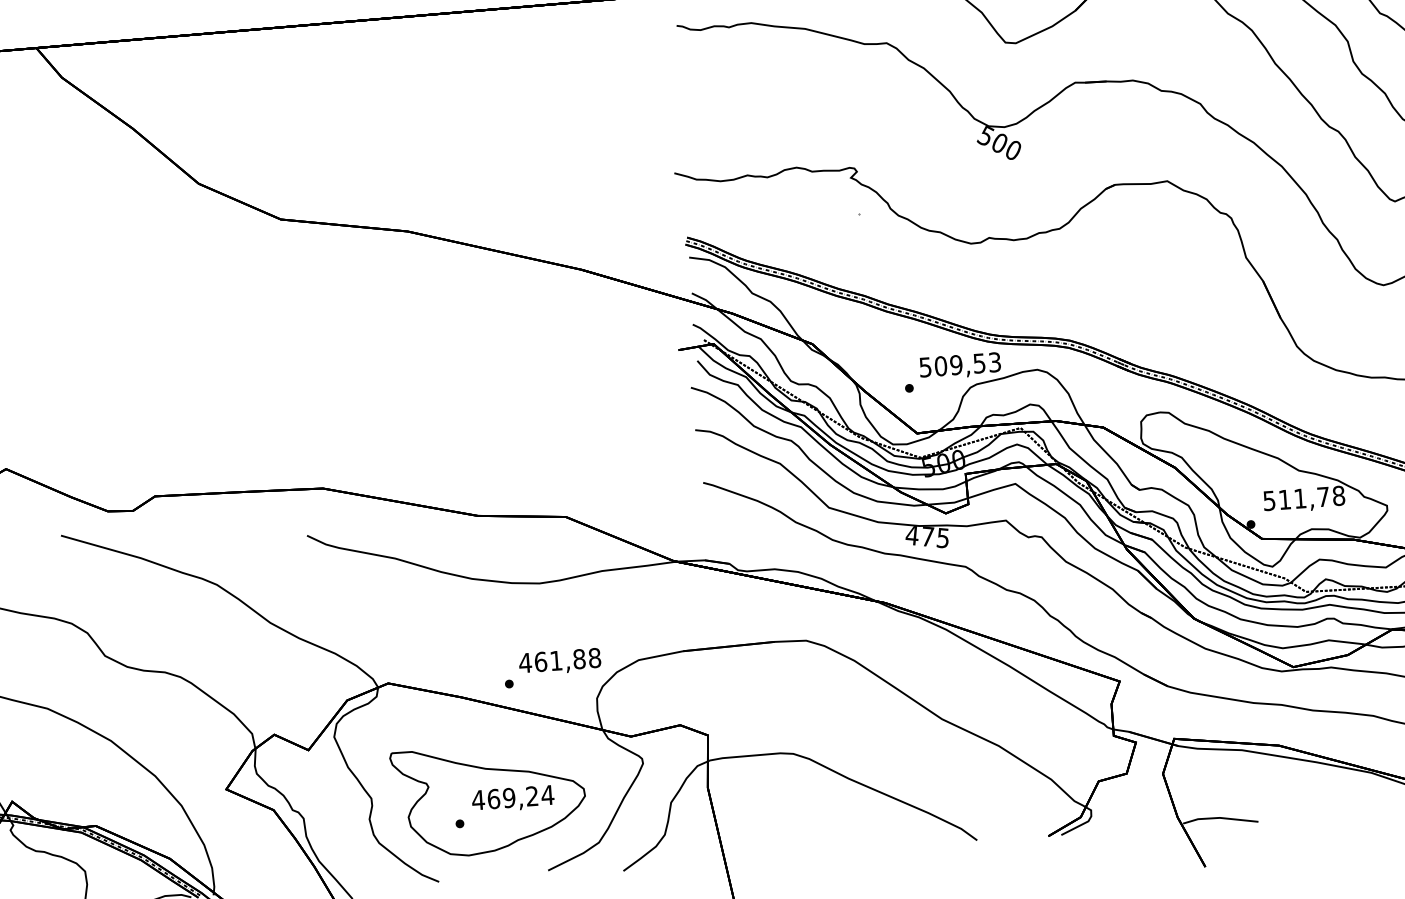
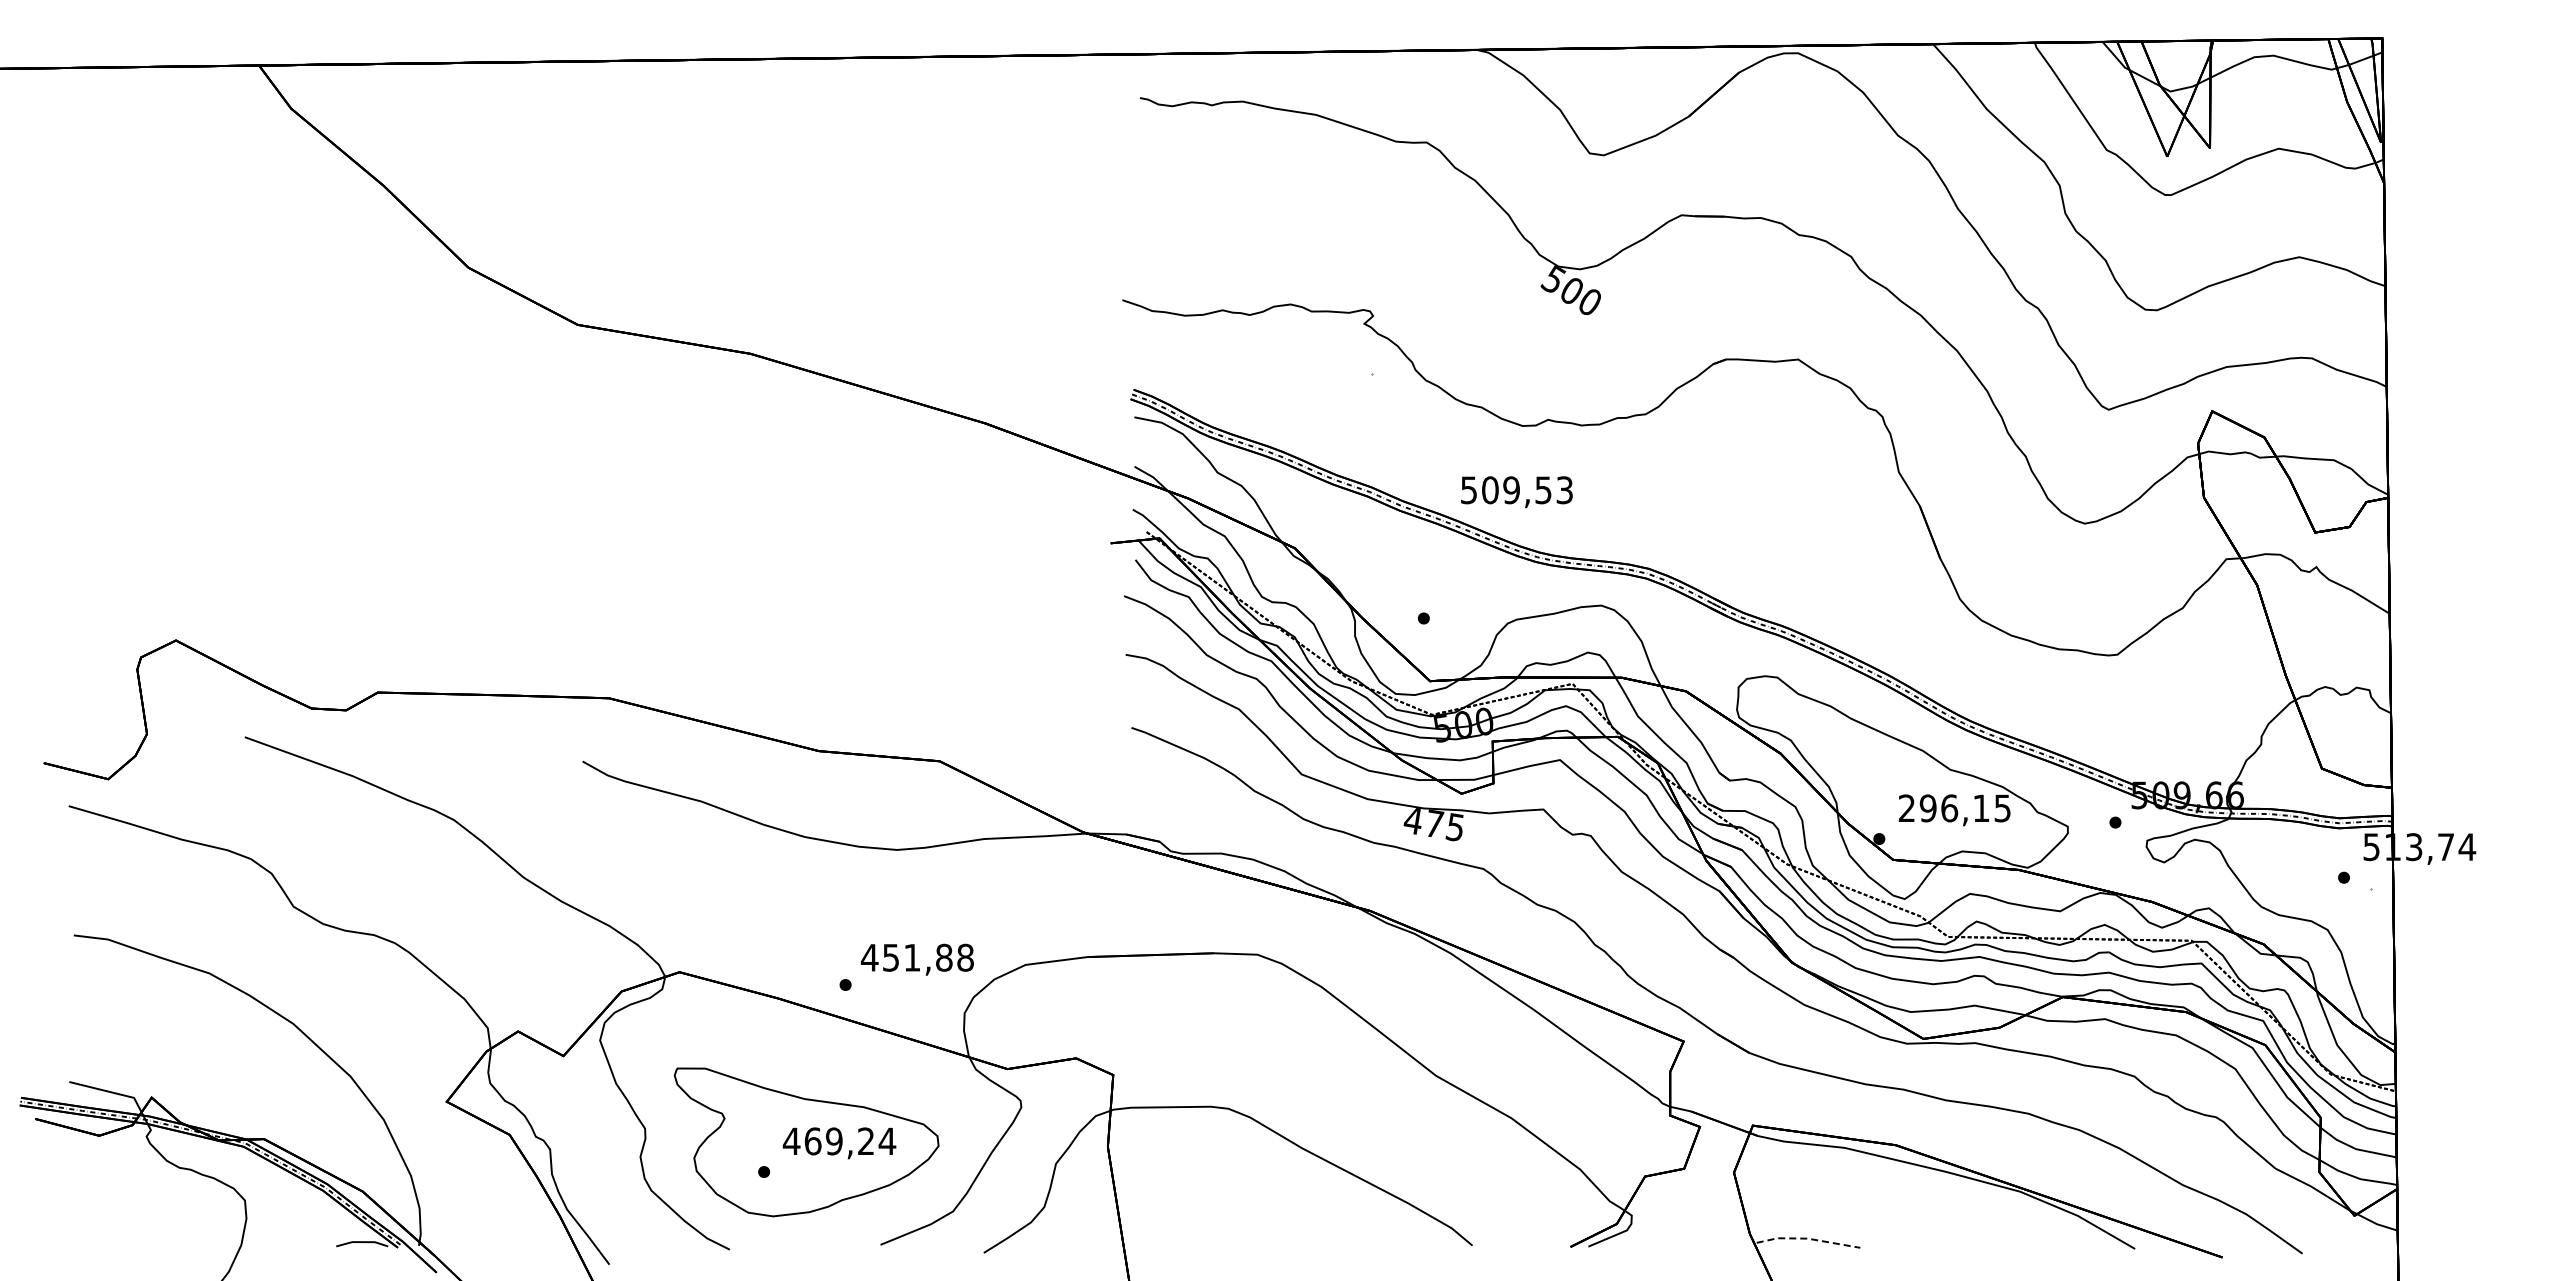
text: (960, 366) -> (1516, 492), moved
text: (1303, 498) -> (1954, 808), 511,78 -> 296,15
text: (541, 661) -> (891, 957), 461,88 -> 451,88
line: (1219, 817) -> (1807, 1238), solid -> dashed

